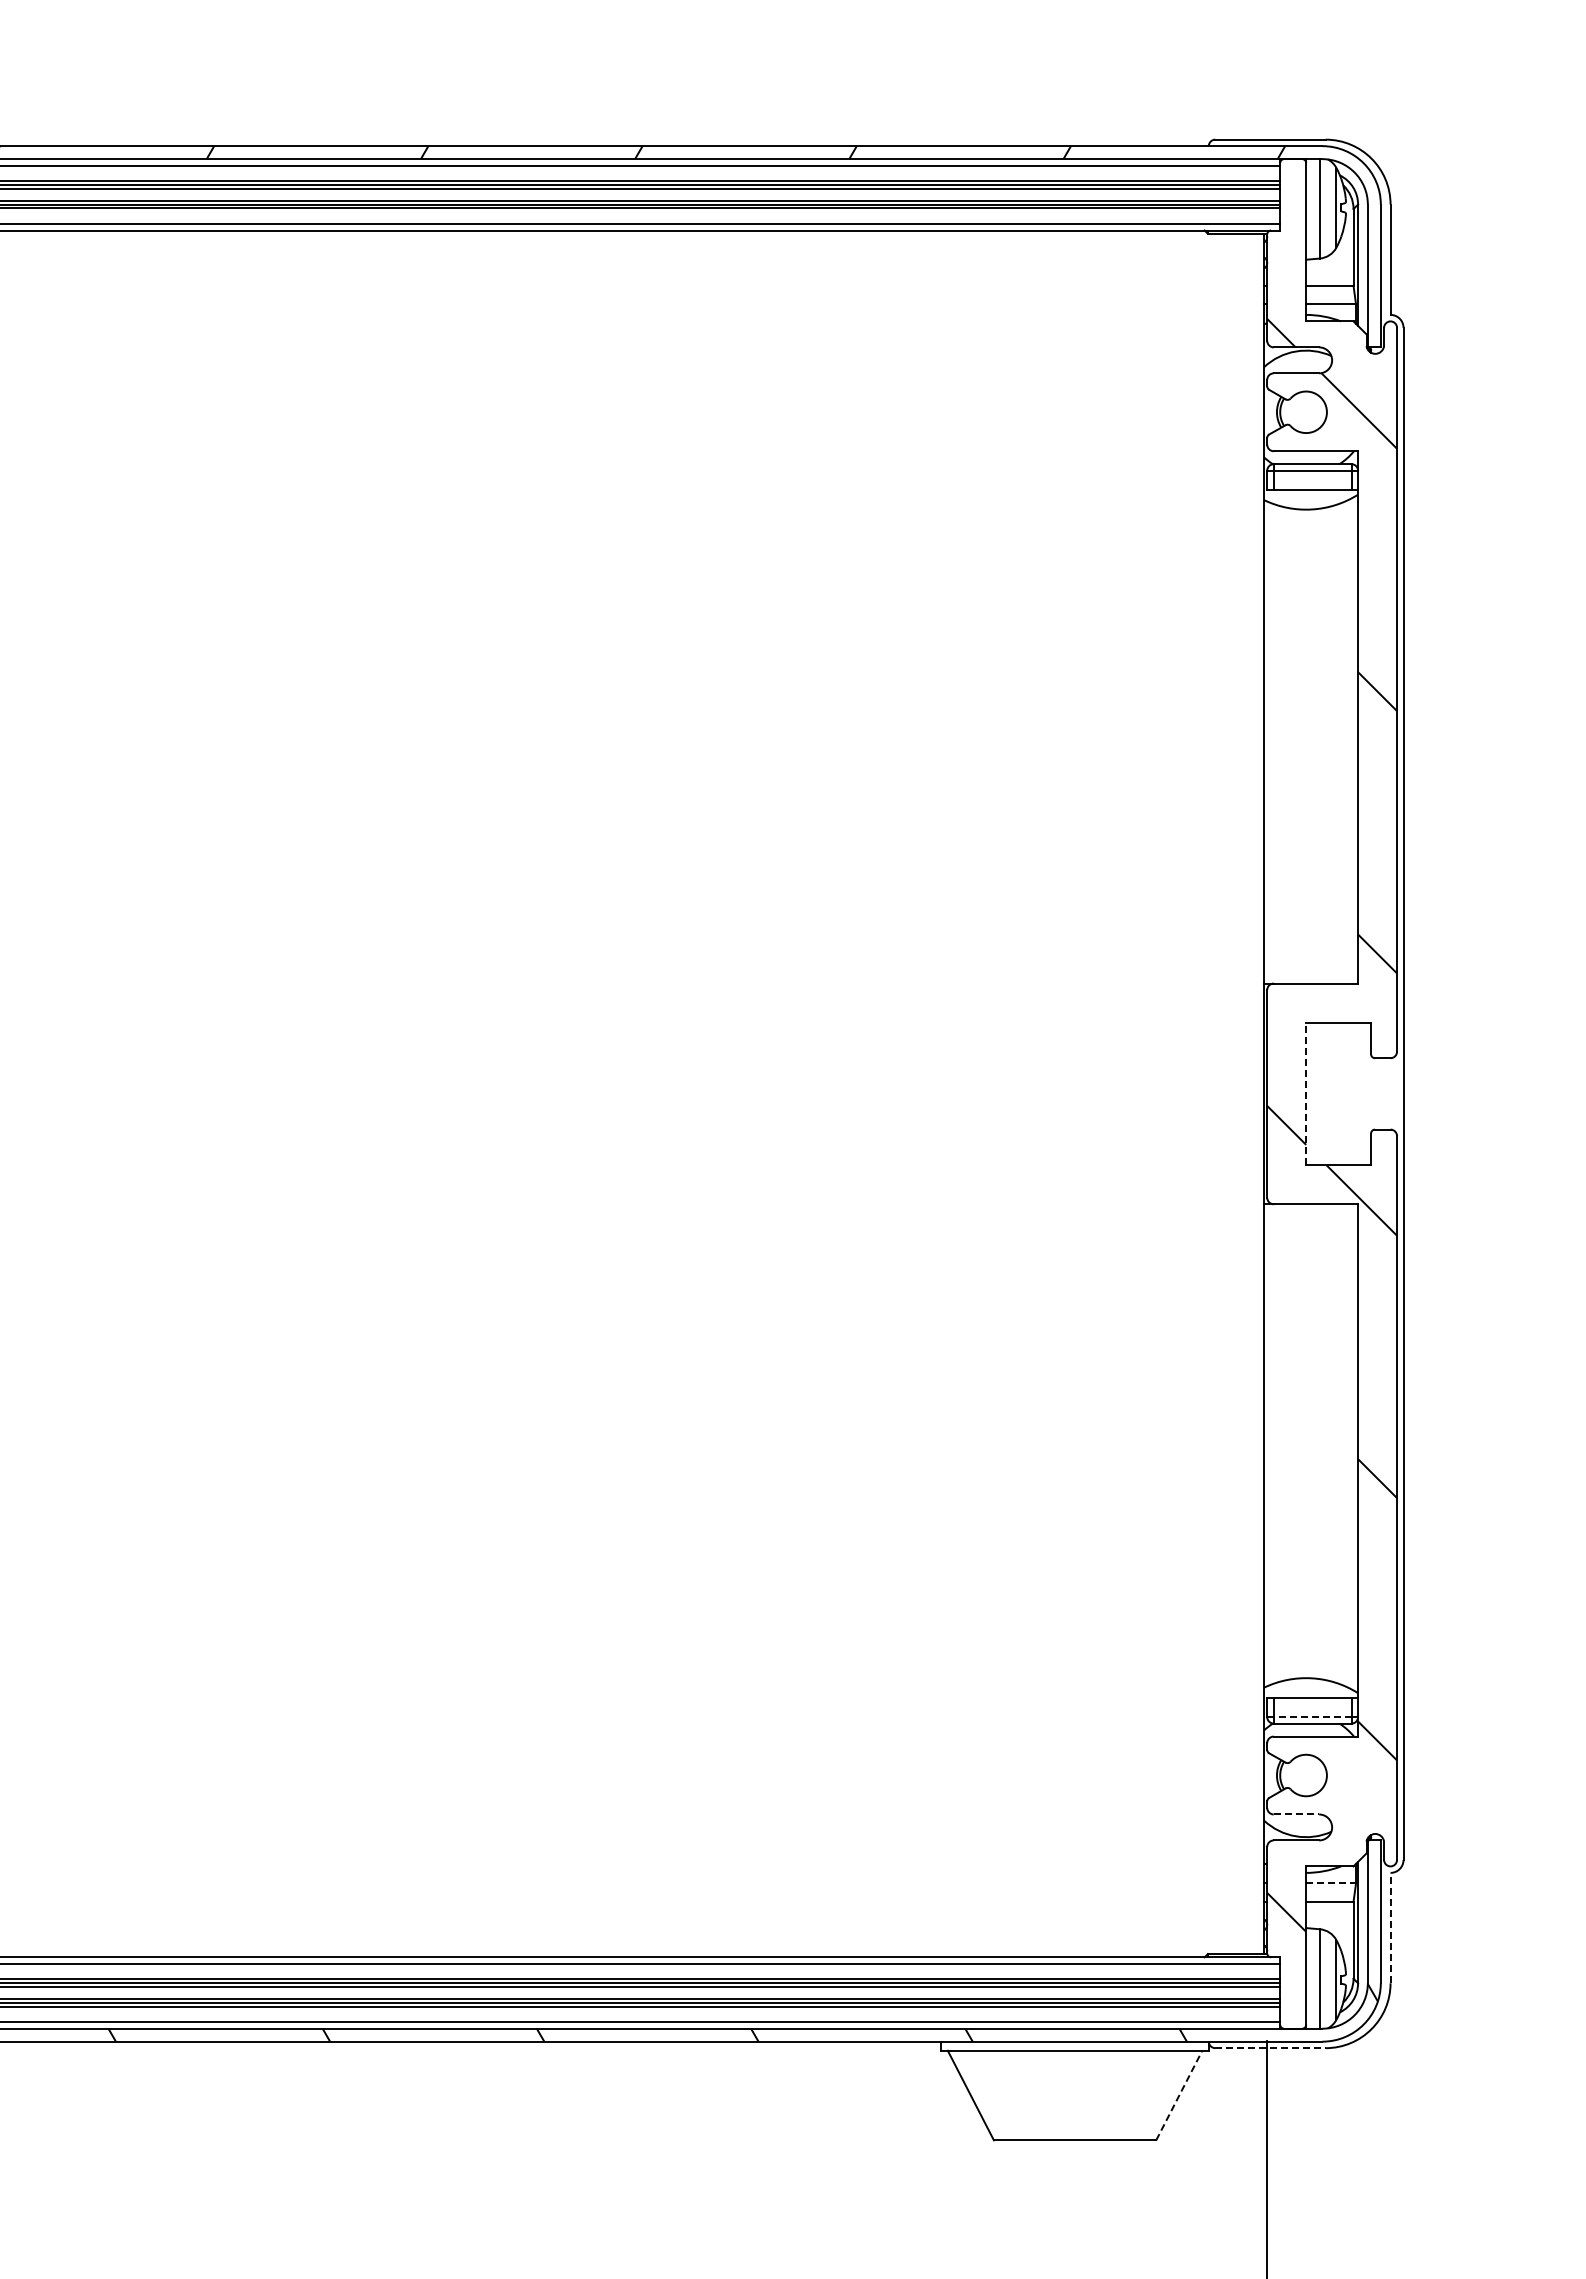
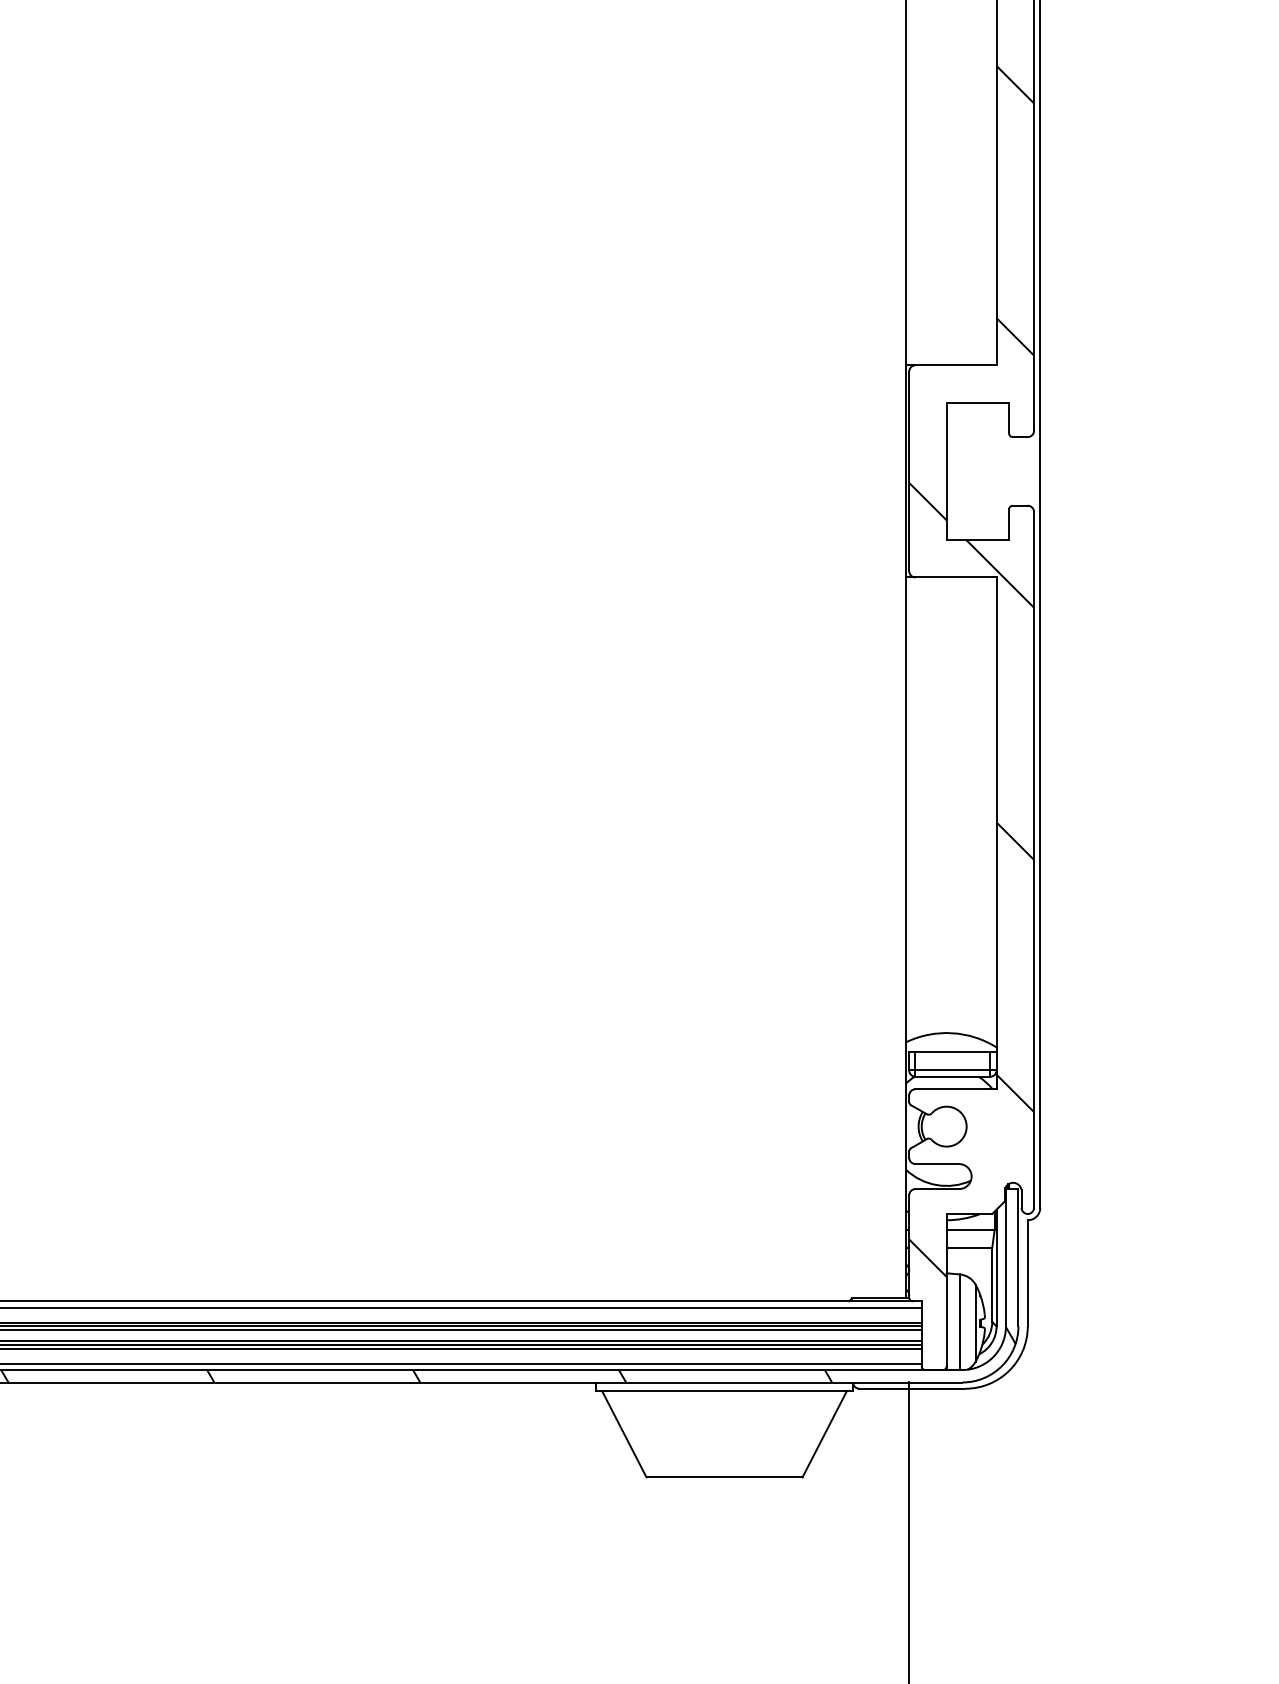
line: (1306, 1093) -> (946, 471), dashed -> solid
line: (1312, 1717) -> (952, 1070), dashed -> solid
line: (1296, 1814) -> (937, 1164), dashed -> solid
line: (1331, 1883) -> (971, 1230), dashed -> solid
line: (1390, 1927) -> (1027, 1272), dashed -> solid
line: (1270, 2048) -> (912, 1389), dashed -> solid
line: (1179, 2095) -> (824, 1434), dashed -> solid

